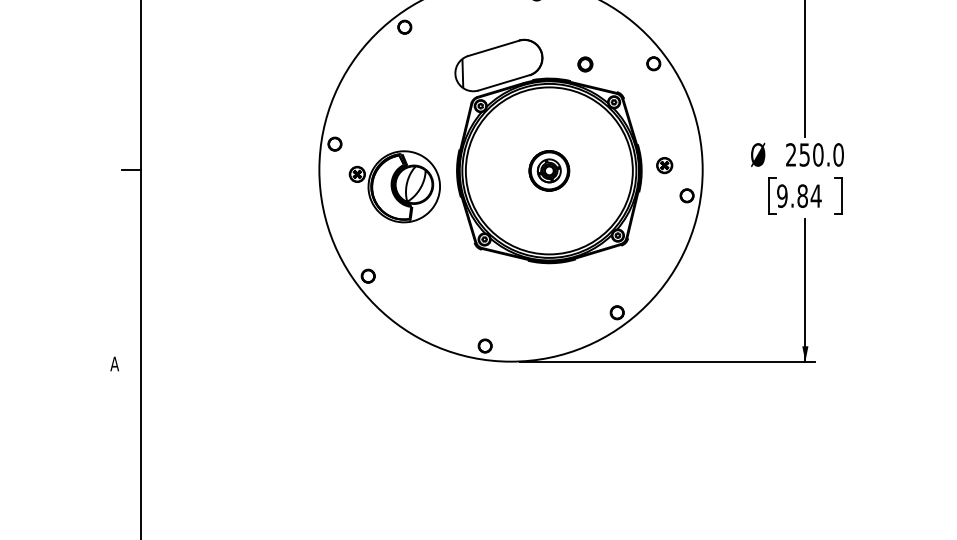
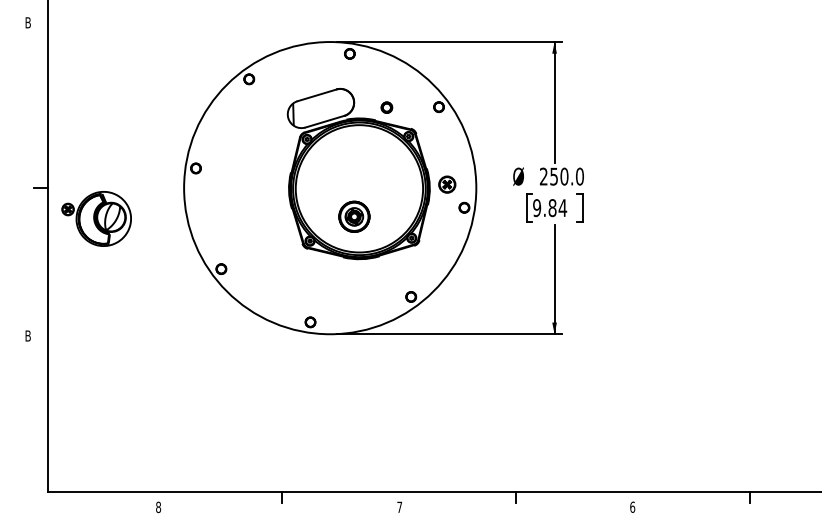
part: (664, 165) -> (447, 184), size x1.4
part: (549, 170) -> (354, 216), moved
part: (394, 186) -> (96, 218), moved
text: (113, 363) -> (27, 335), A -> B

